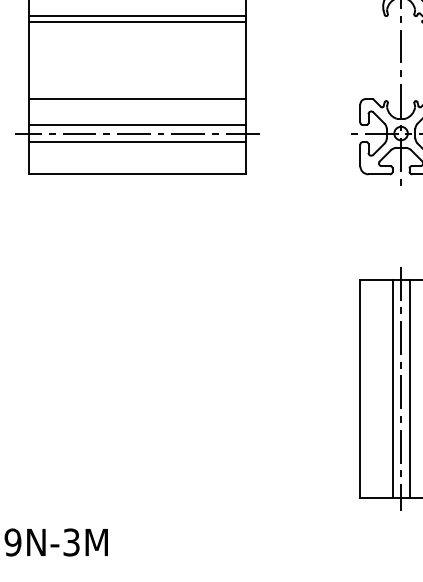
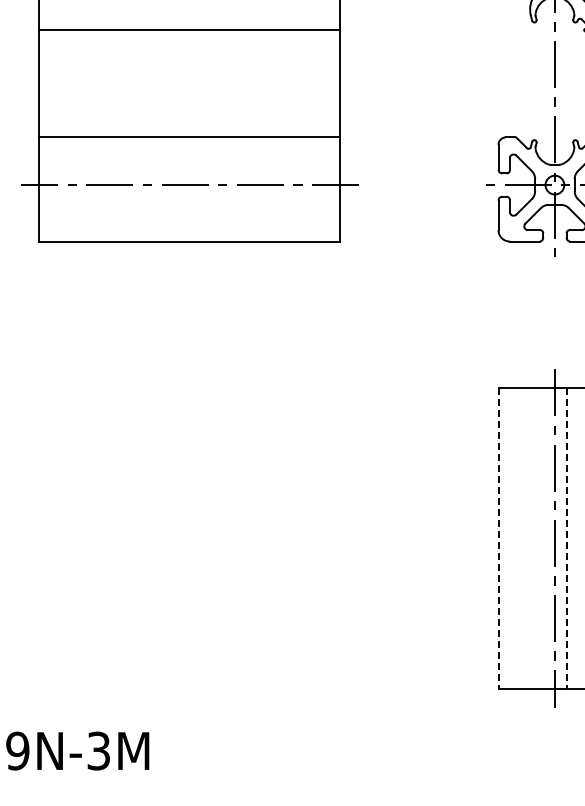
line: (137, 16) -> (189, 22), removed
line: (137, 125) -> (189, 173), removed
line: (137, 141) -> (189, 196), removed
line: (392, 388) -> (543, 538), removed
line: (360, 389) -> (498, 539), solid -> dashed
line: (409, 389) -> (566, 539), solid -> dashed

